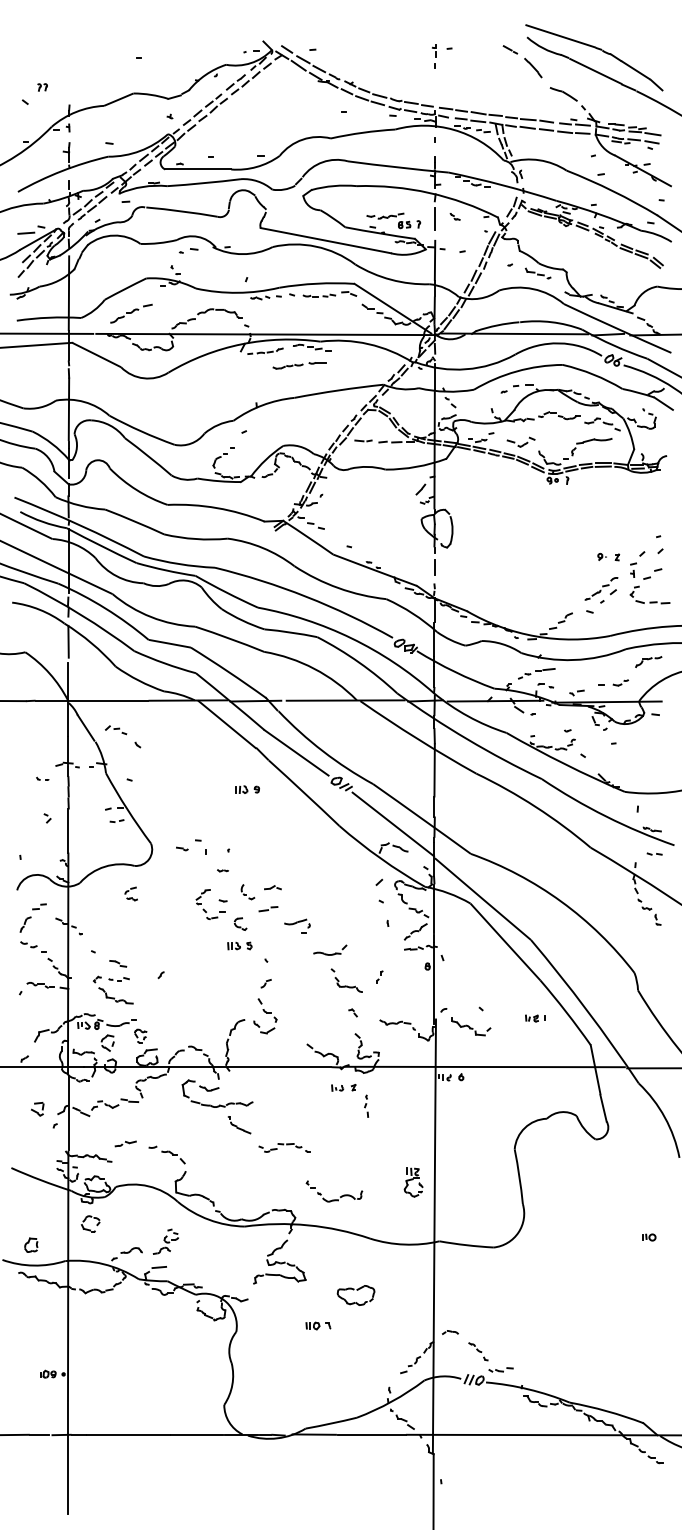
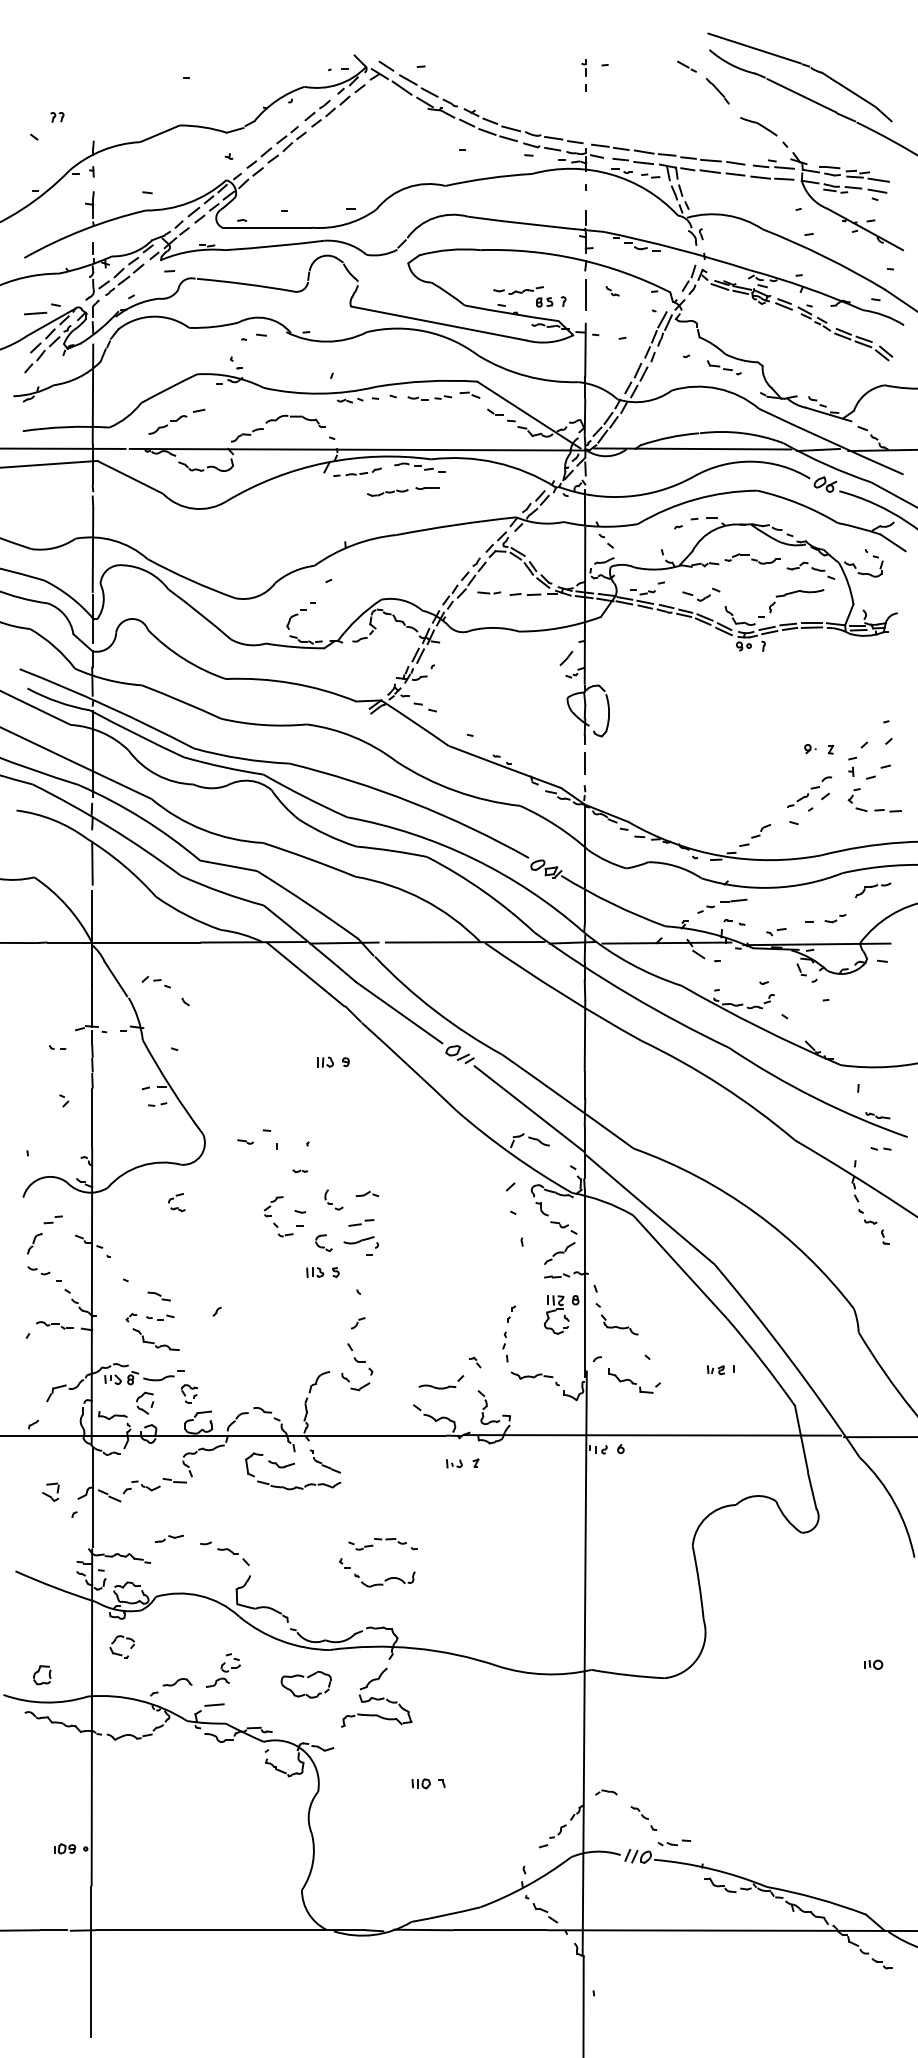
part: (296, 925) -> (360, 1245), moved
part: (330, 950) -> (441, 1382), moved
part: (345, 985) -> (615, 1325), moved
part: (366, 1105) -> (505, 1346), moved
part: (238, 1125) -> (324, 1461), moved
part: (413, 1182) -> (556, 1314), moved
part: (340, 1196) -> (385, 1579), moved
part: (356, 1290) -> (307, 1678), moved

